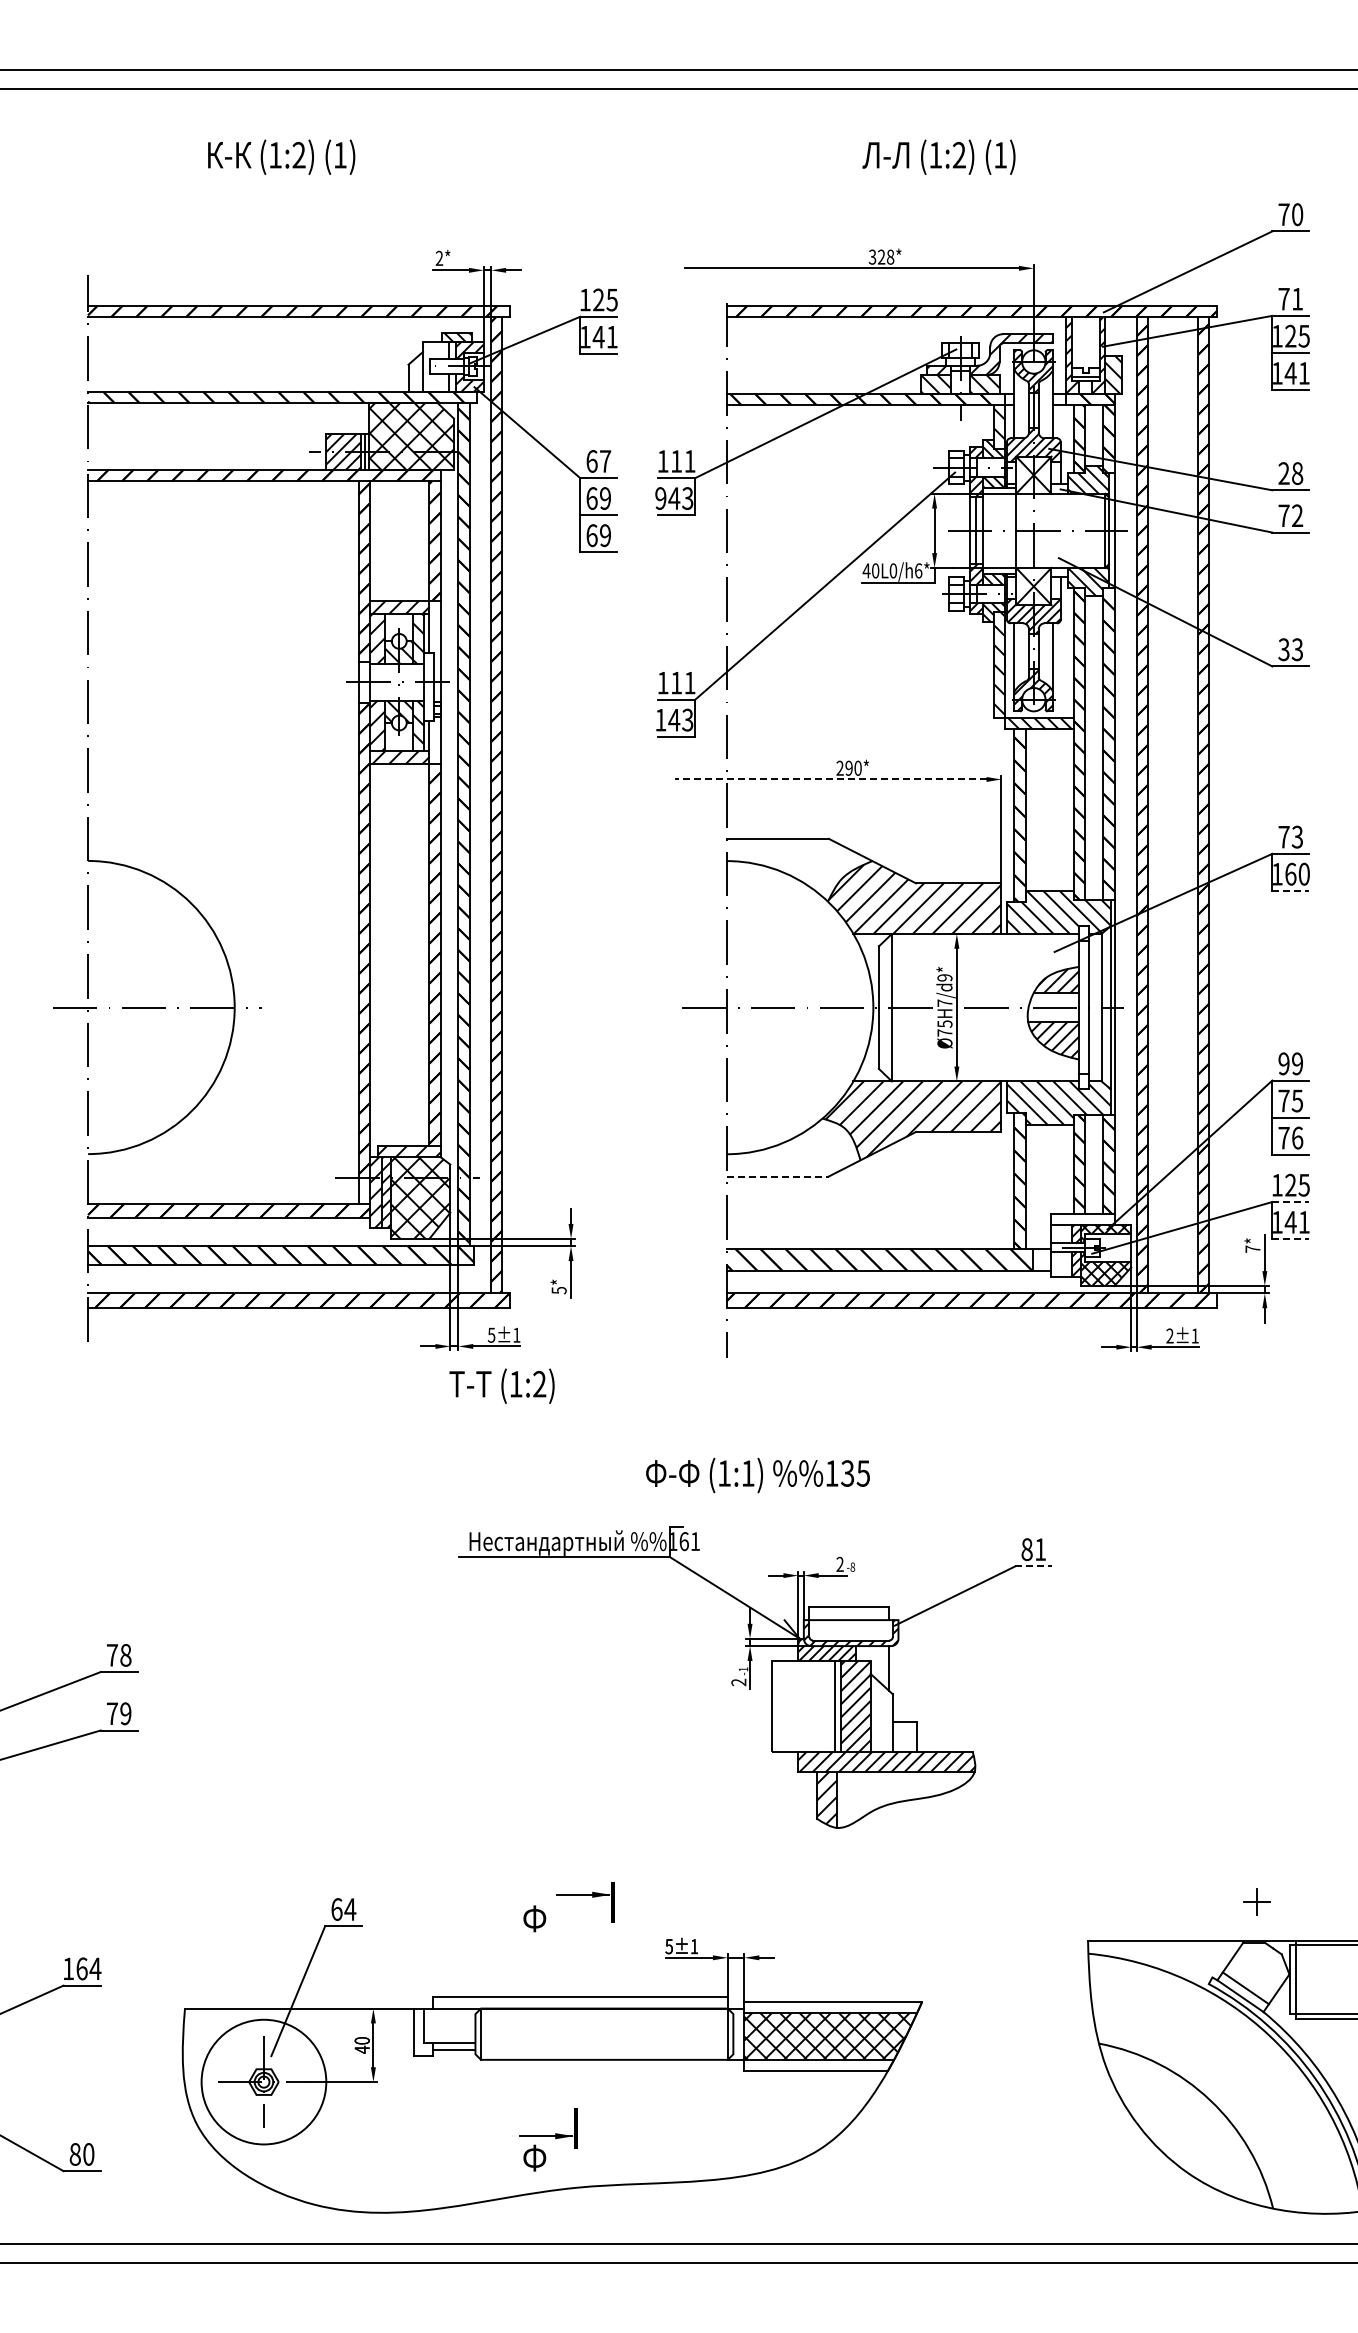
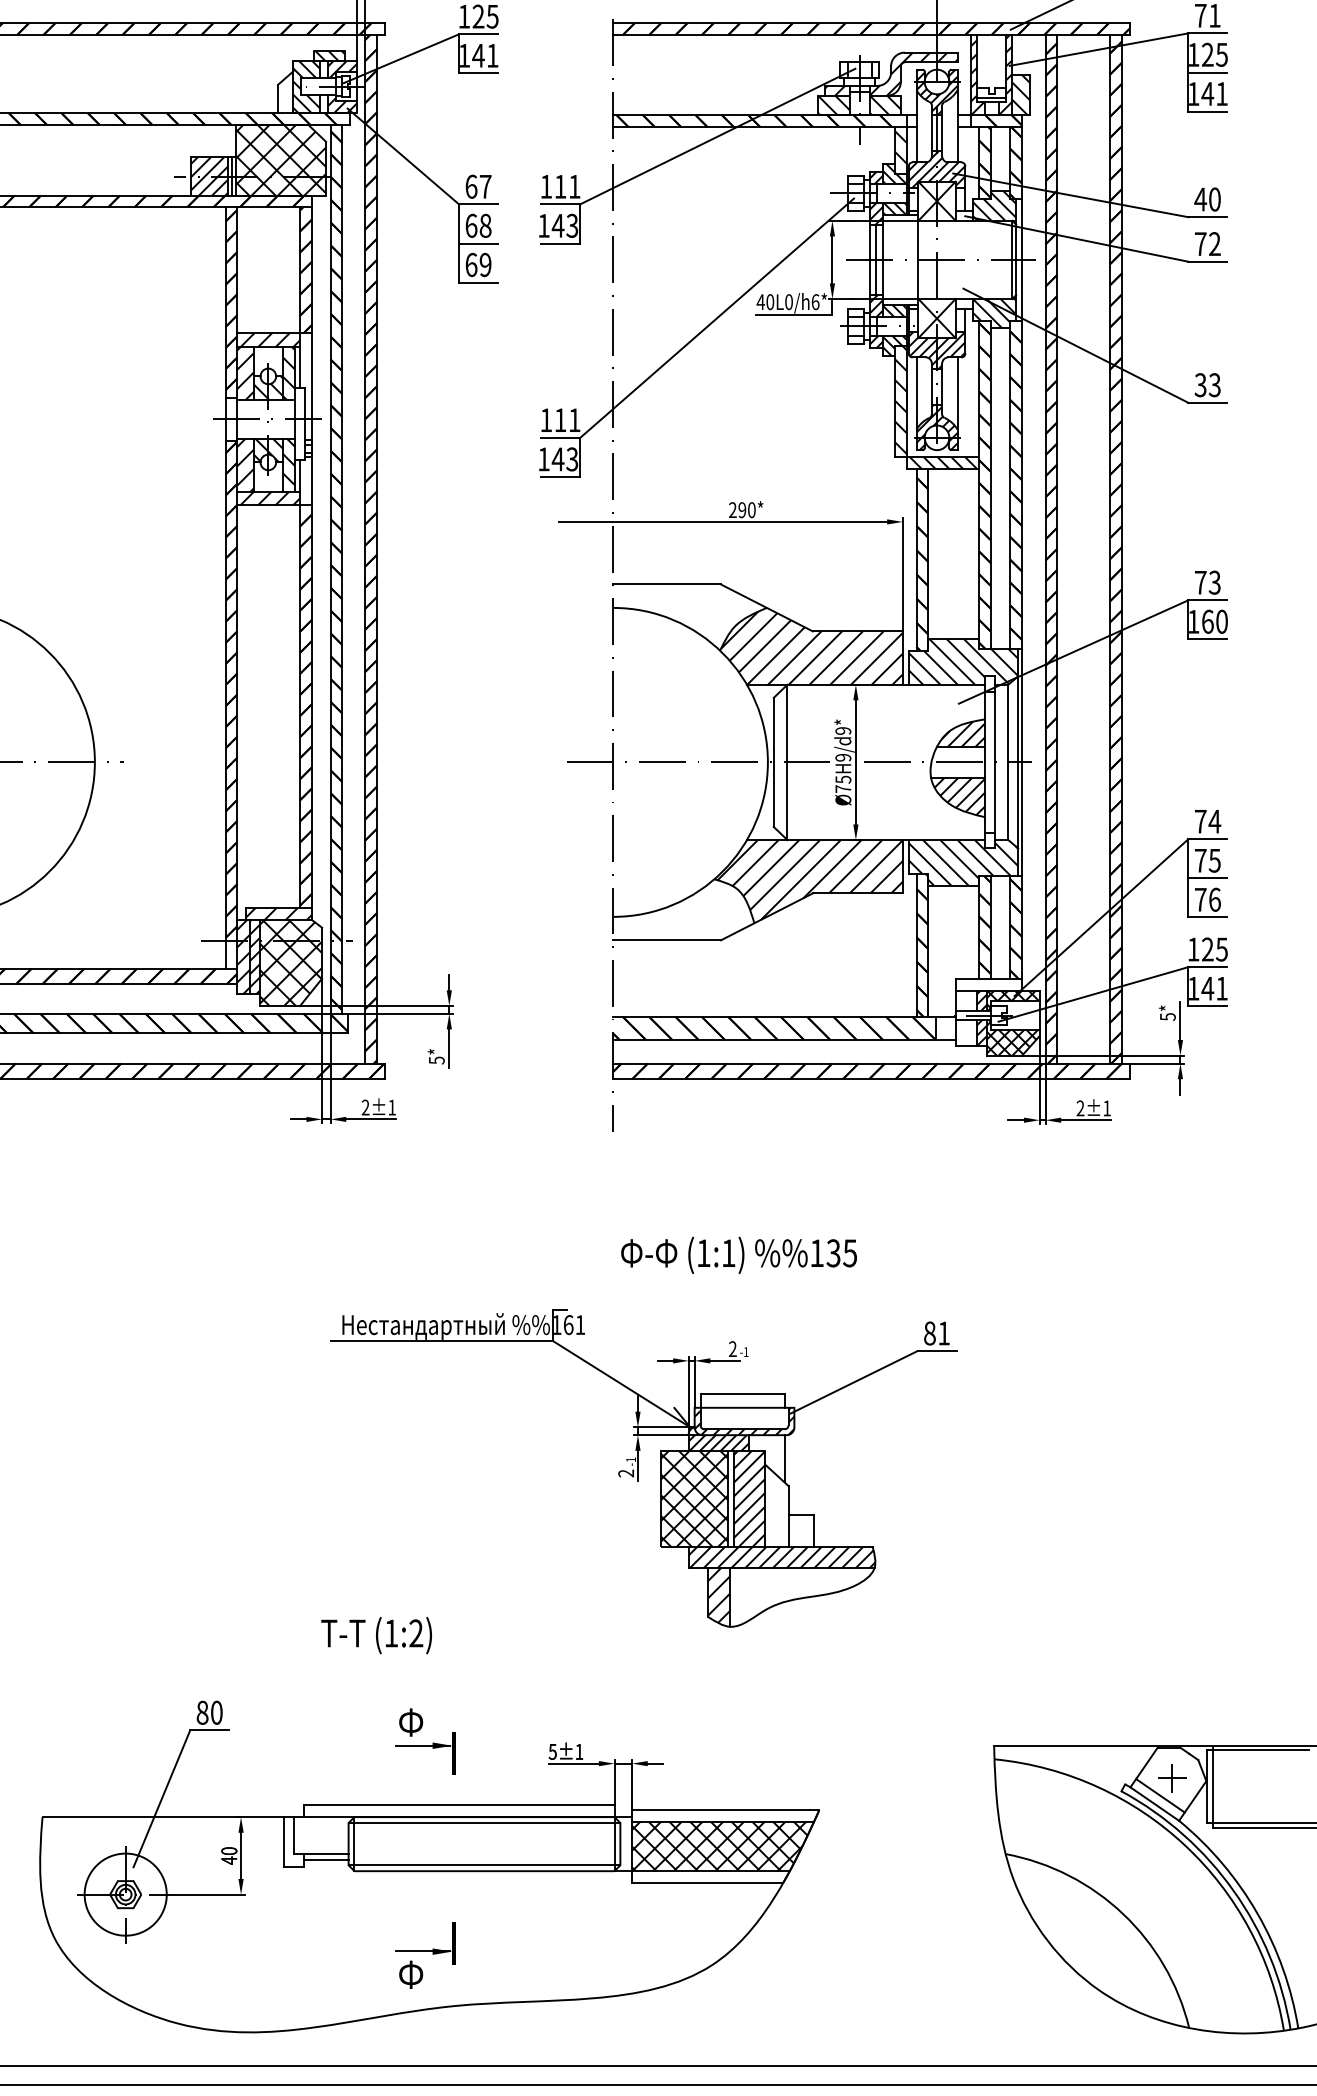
hatch: (435, 366) -> (306, 86), added
text: (1290, 473) -> (1207, 199), 28 -> 40
text: (605, 498) -> (485, 225), 69 -> 68
text: (660, 498) -> (543, 225), 943 -> 143
line: (830, 779) -> (722, 521), dashed -> solid
line: (1290, 890) -> (1207, 638), dashed -> solid
text: (944, 1002) -> (842, 756), Ø75H7/d9* -> Ø75H9/d9*
text: (1290, 1063) -> (1207, 821), 99 -> 74
line: (778, 1176) -> (667, 940), dashed -> solid
line: (1290, 1202) -> (1207, 967), dashed -> solid
line: (1290, 1239) -> (1207, 1006), dashed -> solid
text: (1252, 1249) -> (1167, 1017), 7* -> 5*
text: (491, 1334) -> (365, 1106), 5±1 -> 2±1
text: (501, 1385) -> (376, 1634), moved
text: (757, 1475) -> (738, 1255), moved
text: (852, 1566) -> (745, 1351), -8 -> -1
line: (1033, 1566) -> (936, 1351), dashed -> solid
hatch: (803, 1705) -> (694, 1497), added
part: (585, 1895) -> (425, 1746), moved
part: (1256, 1901) -> (1171, 1778), moved
text: (343, 1909) -> (209, 1712), 64 -> 80
line: (604, 2014) -> (484, 1823), added
line: (604, 2054) -> (484, 1865), added
circle: (263, 2082) -> (125, 1895), size x0.62

